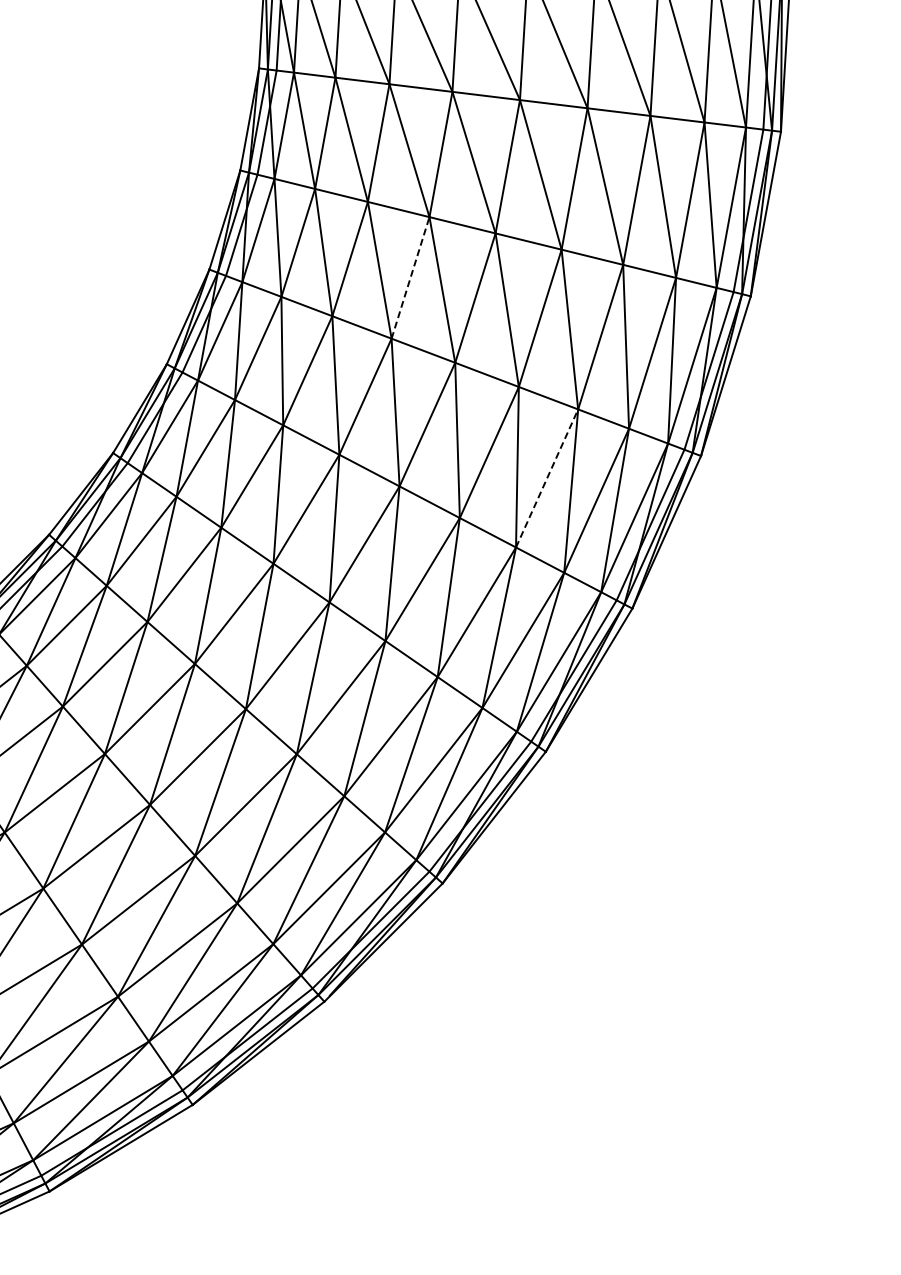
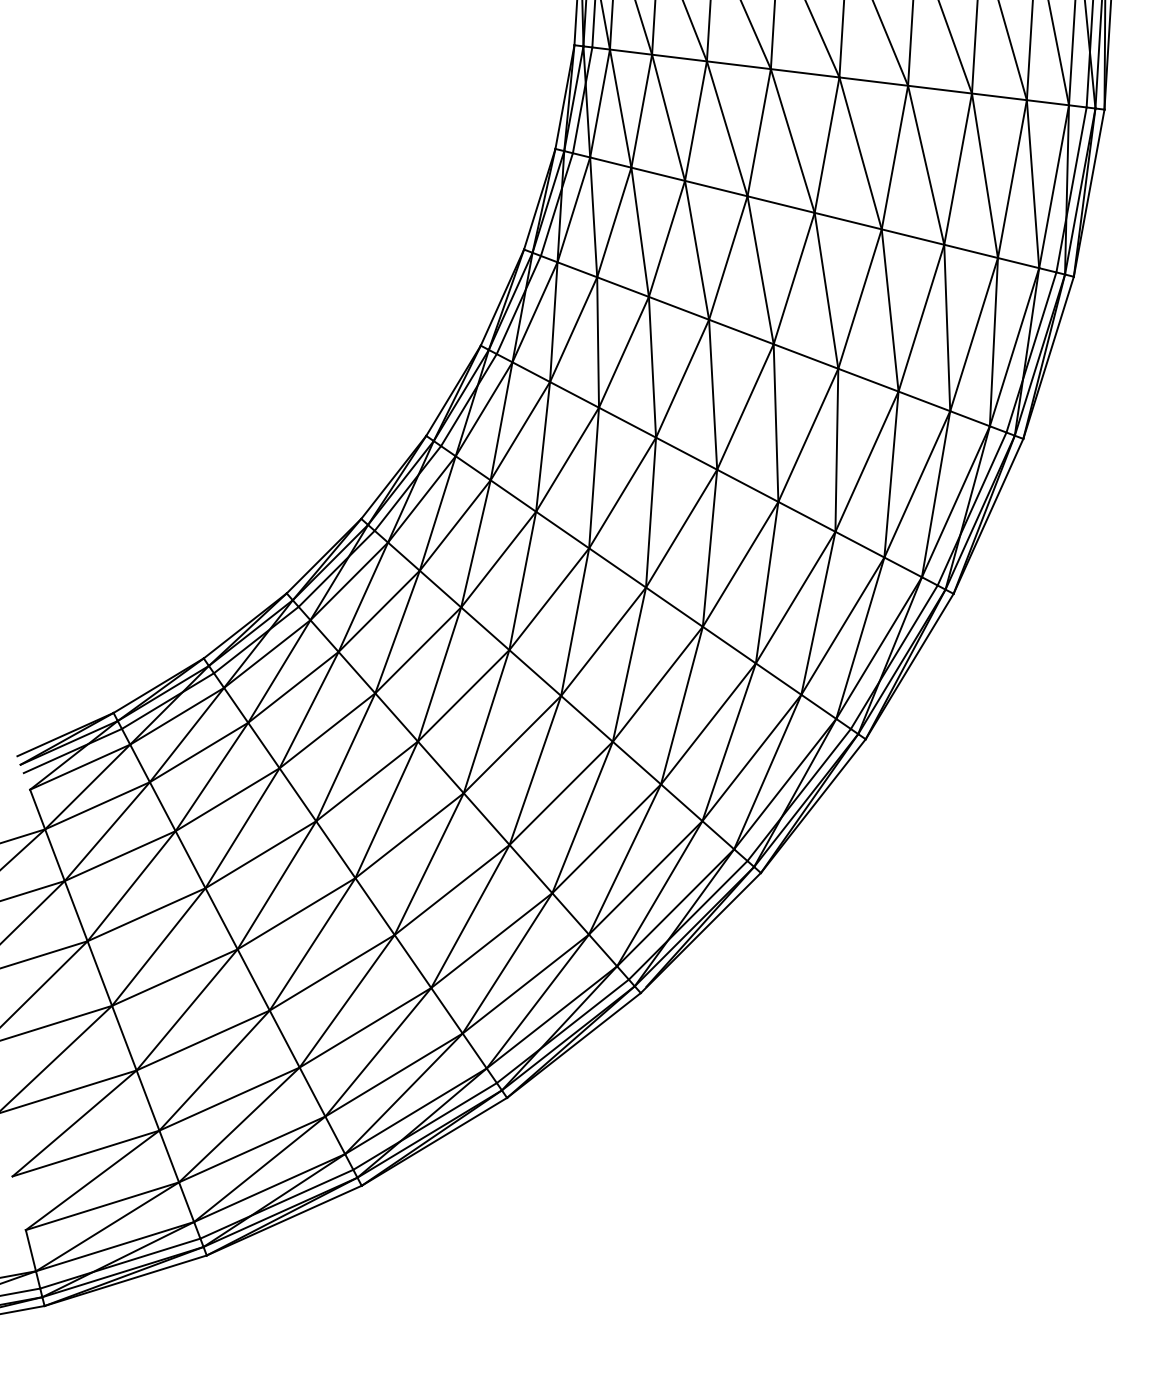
line: (410, 278) -> (728, 258), dashed -> solid
line: (546, 478) -> (866, 461), dashed -> solid

